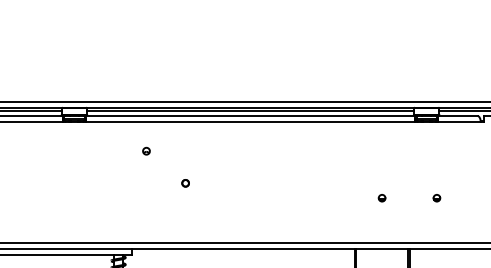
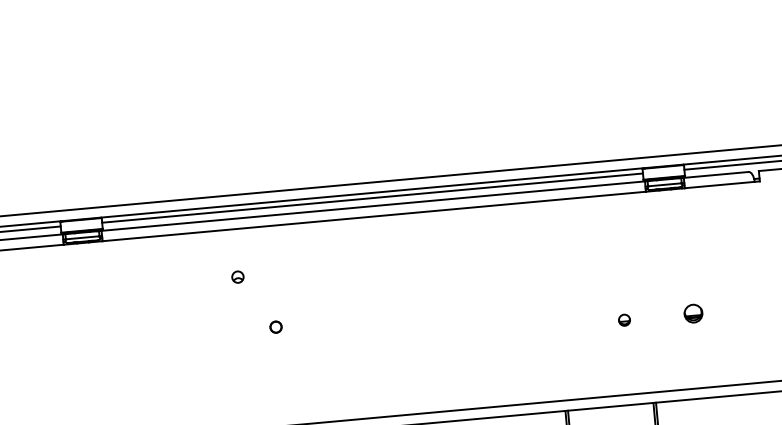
part: (146, 150) -> (237, 275), moved
part: (381, 198) -> (623, 320), moved
part: (436, 198) -> (692, 314), size x1.6

